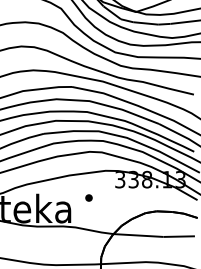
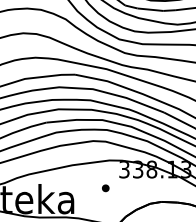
part: (88, 197) -> (105, 187), moved

